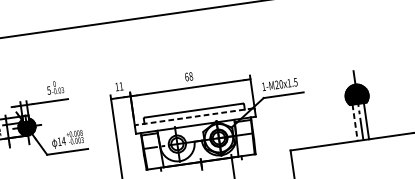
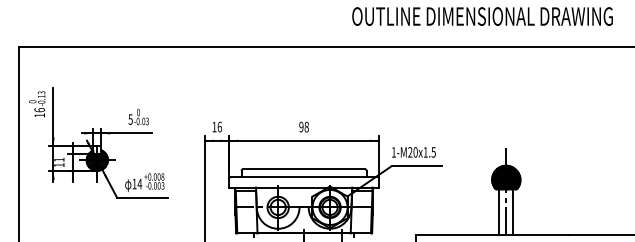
text: (186, 76) -> (301, 126), 68 -> 98
text: (121, 85) -> (219, 126), 11 -> 16
line: (194, 116) -> (303, 176), dashed -> solid
line: (355, 122) -> (499, 212), dashed -> solid

